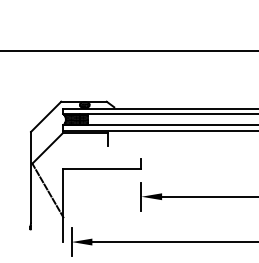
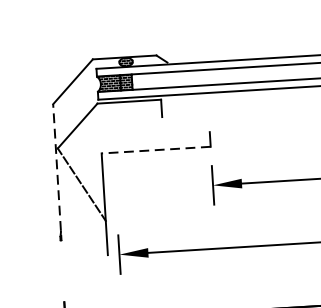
line: (102, 169) -> (156, 150), solid -> dashed
line: (31, 176) -> (57, 166), solid -> dashed

